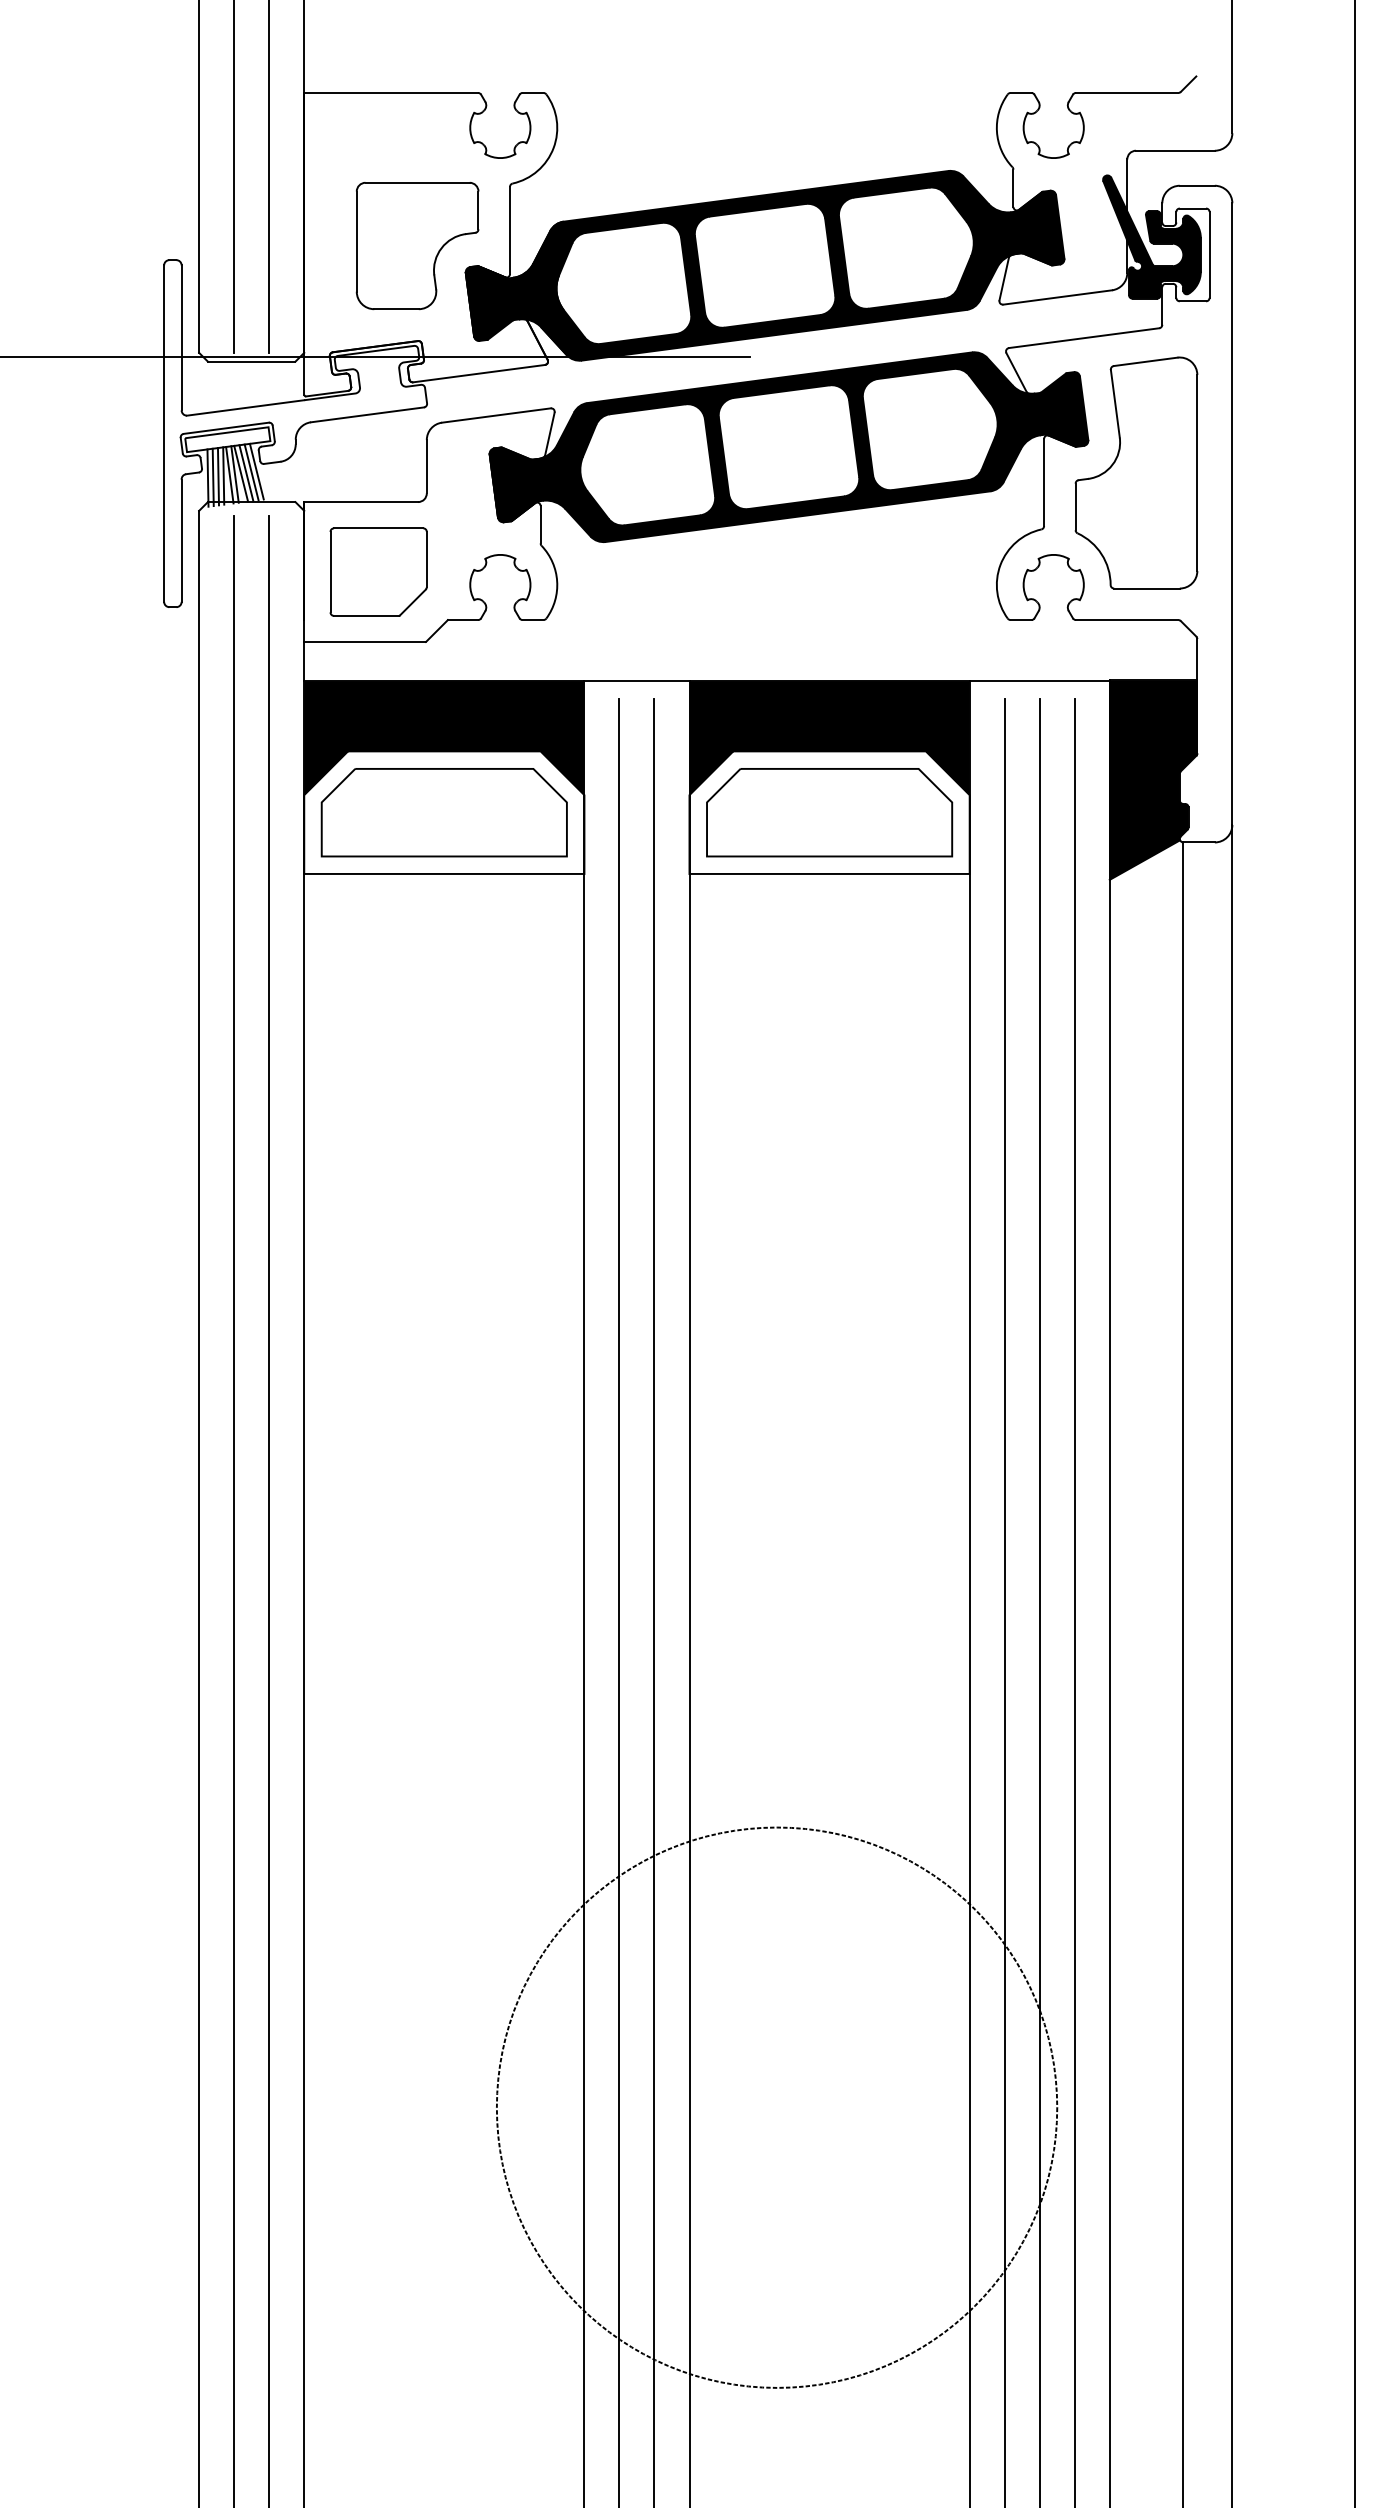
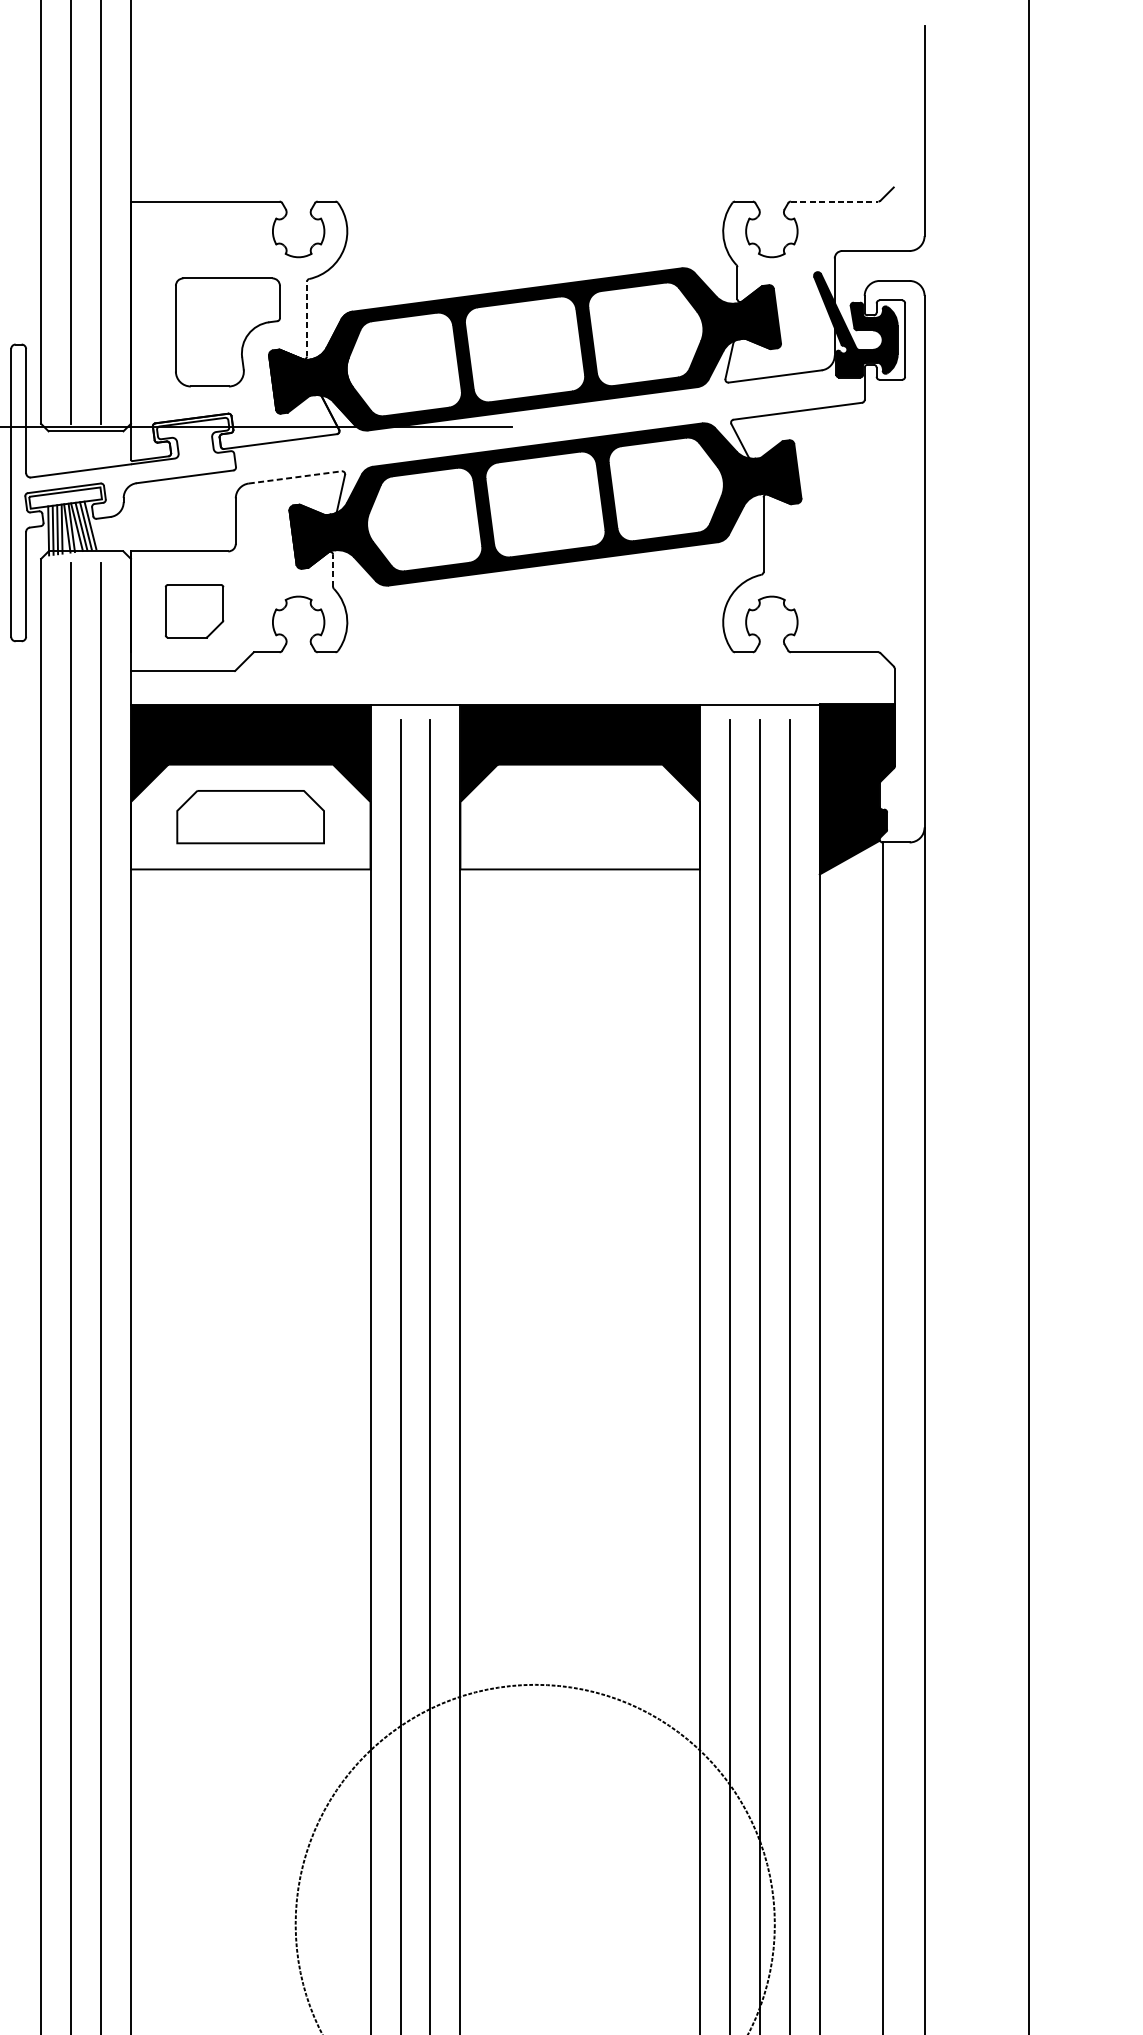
line: (1127, 92) -> (834, 201), solid -> dashed
line: (510, 230) -> (307, 319), solid -> dashed
line: (496, 415) -> (295, 477), solid -> dashed
part: (1136, 472) -> (842, 526), removed
line: (540, 524) -> (332, 570), solid -> dashed
part: (378, 571) -> (194, 610), size x0.7
part: (443, 812) -> (250, 816), size x0.7
part: (829, 812) -> (580, 816), removed

